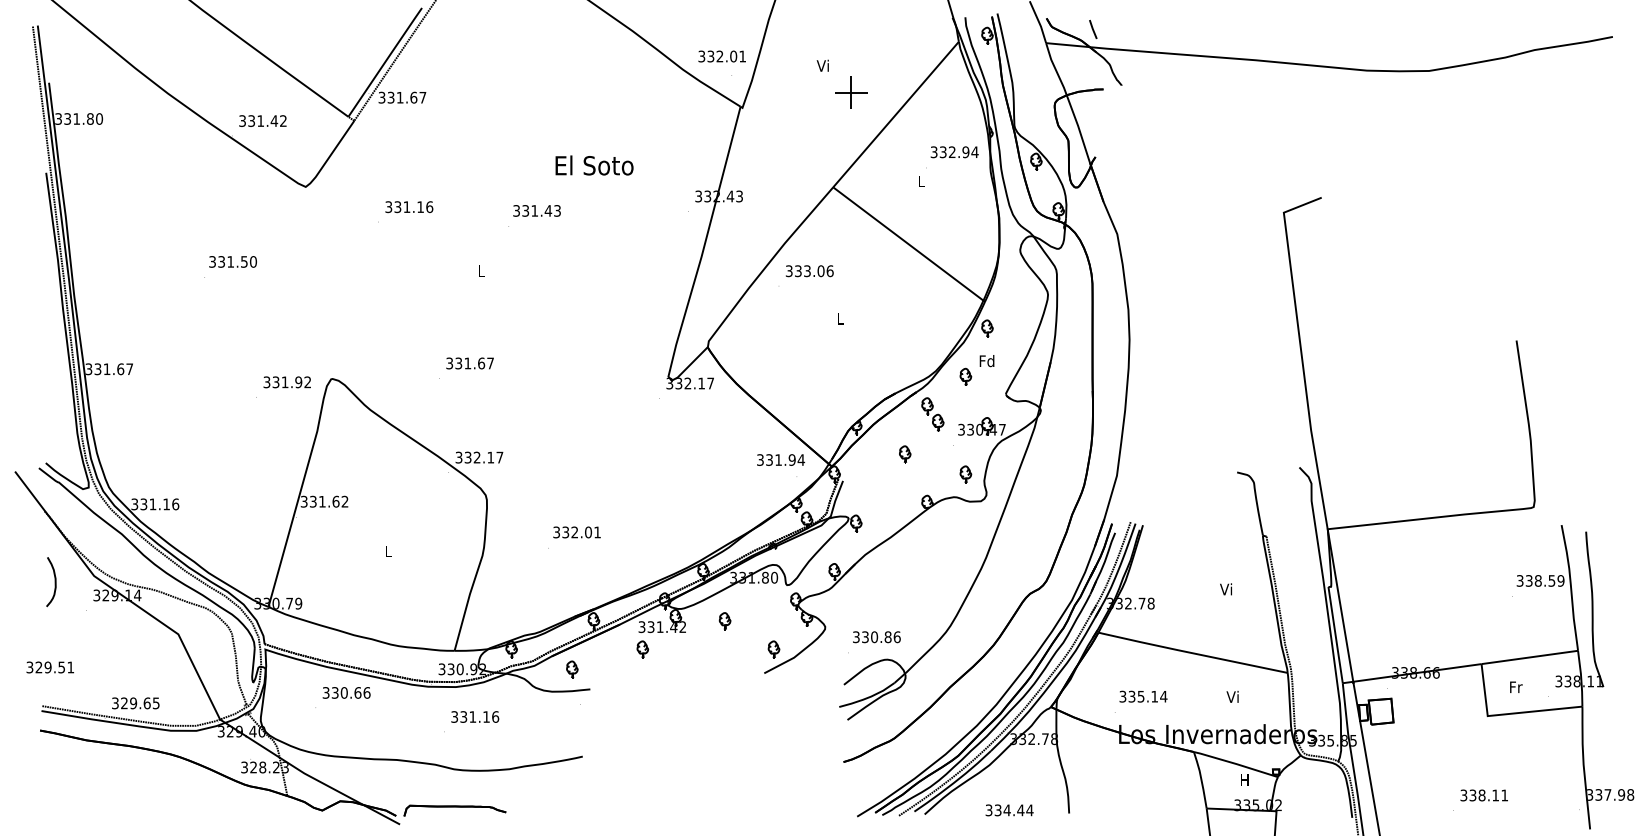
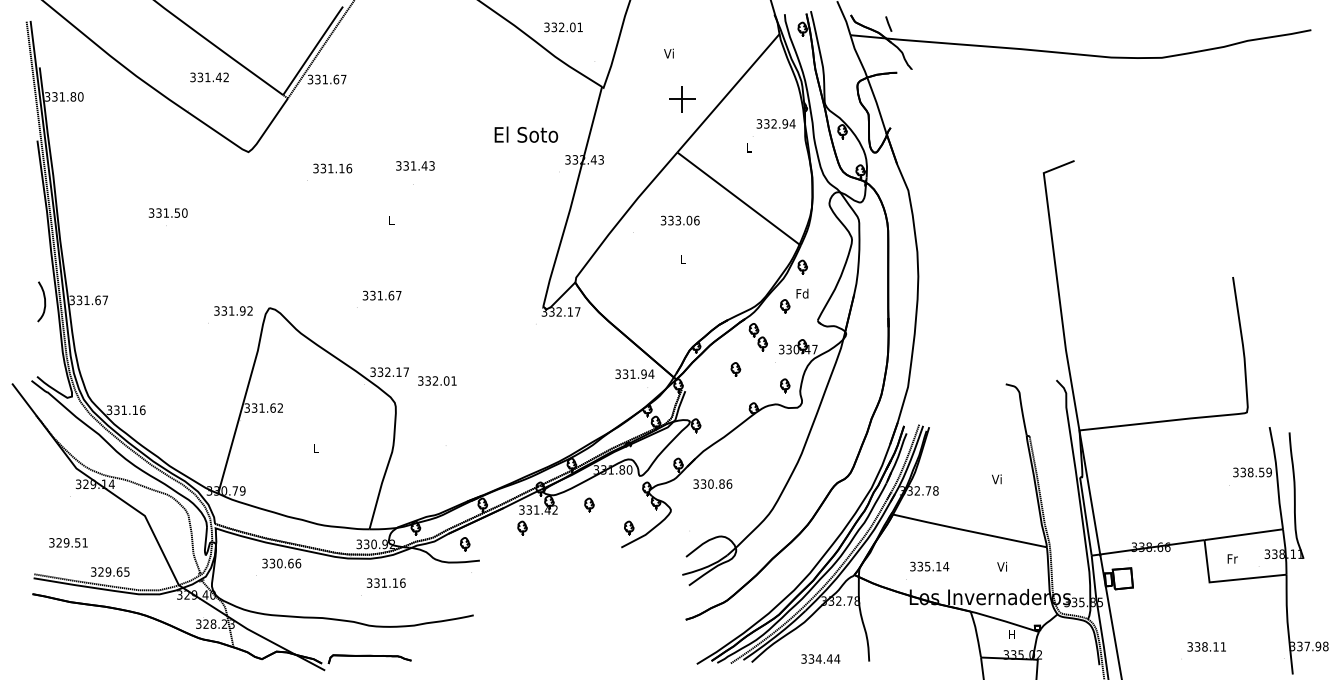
text: (721, 56) -> (562, 27), moved
part: (851, 92) -> (682, 98), moved
text: (262, 120) -> (209, 76), moved
text: (594, 165) -> (526, 134), moved
text: (536, 210) -> (414, 165), moved
text: (232, 261) -> (167, 212), moved
text: (809, 271) -> (680, 220), moved
text: (576, 532) -> (436, 381), moved
curve: (54, 582) -> (44, 302), moved
text: (876, 637) -> (712, 484), moved
text: (49, 667) -> (67, 542), moved

